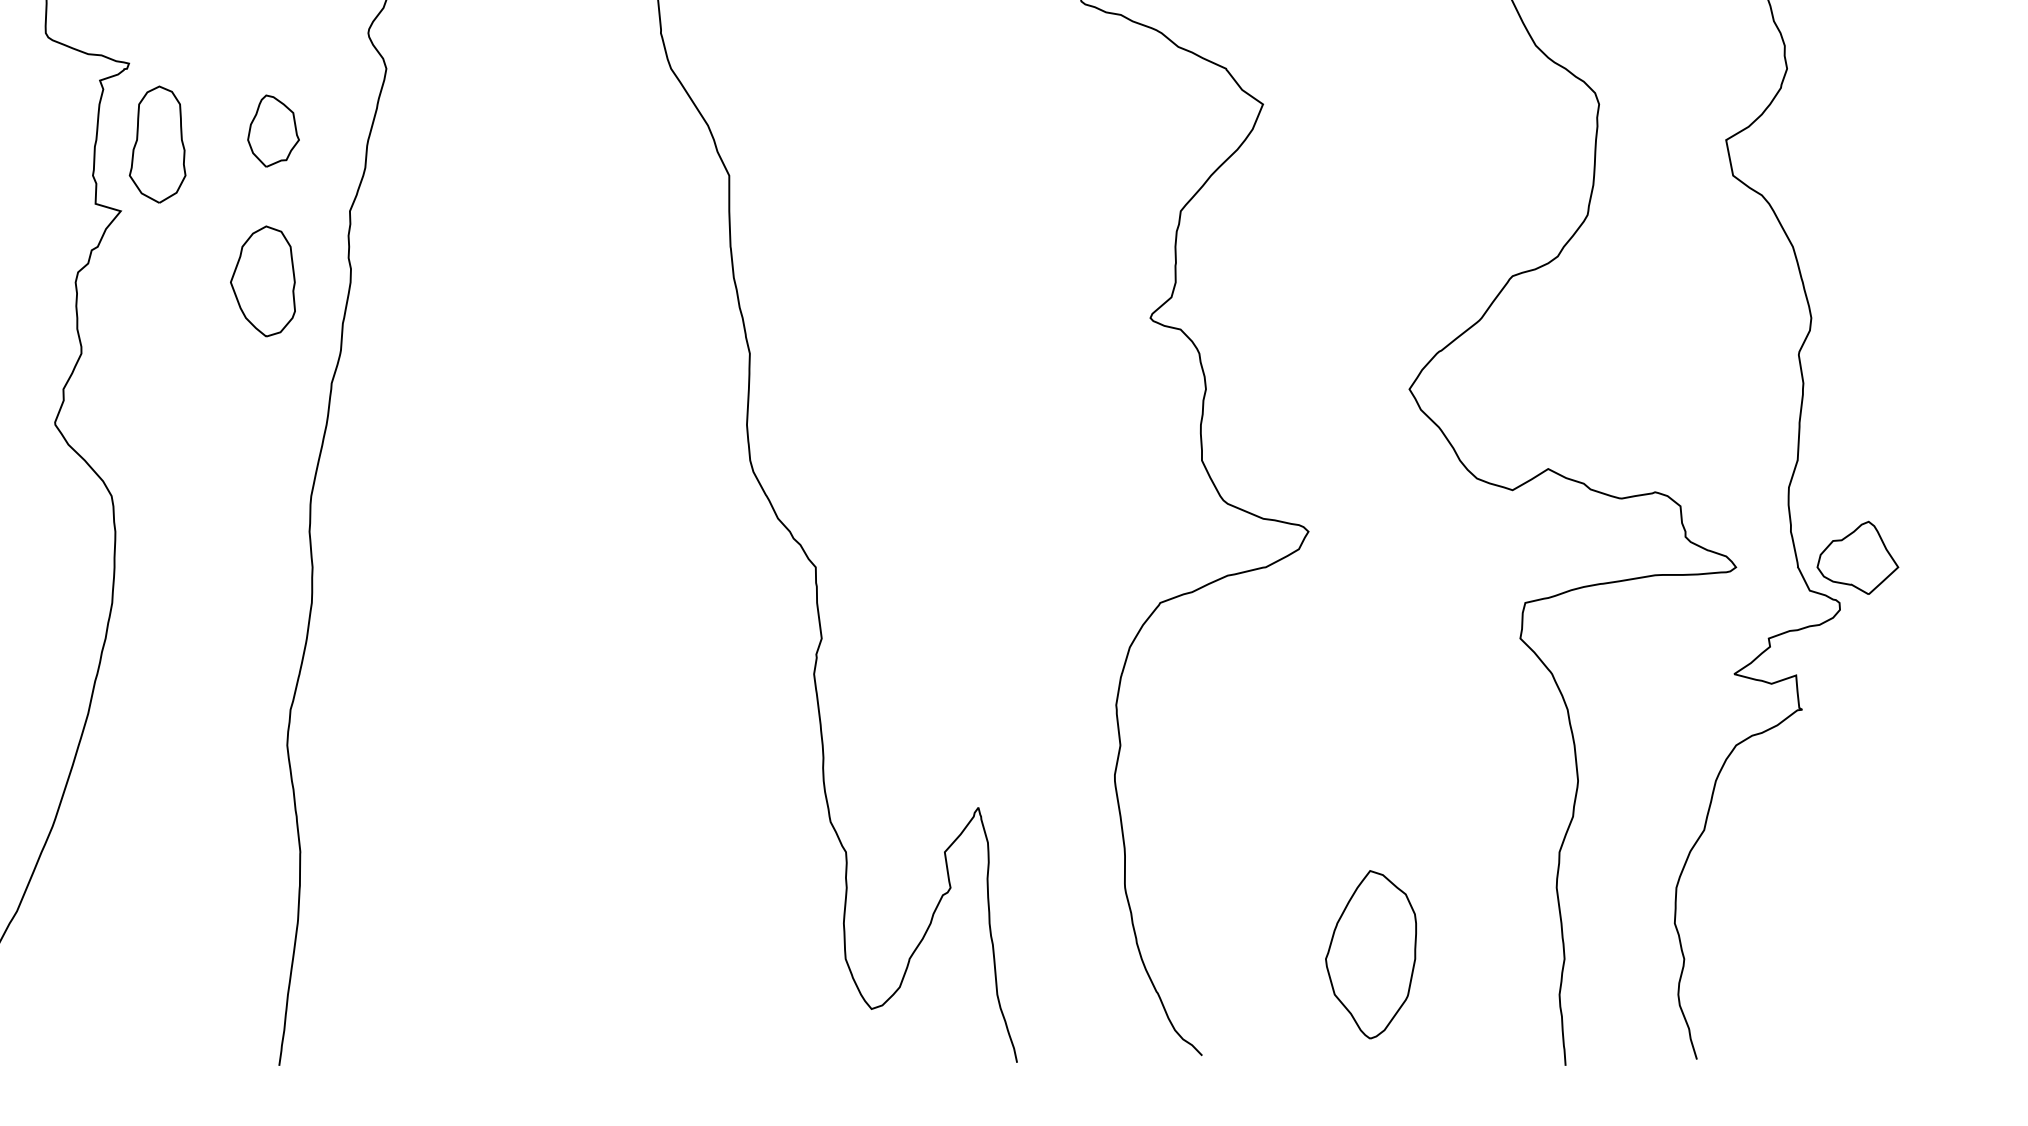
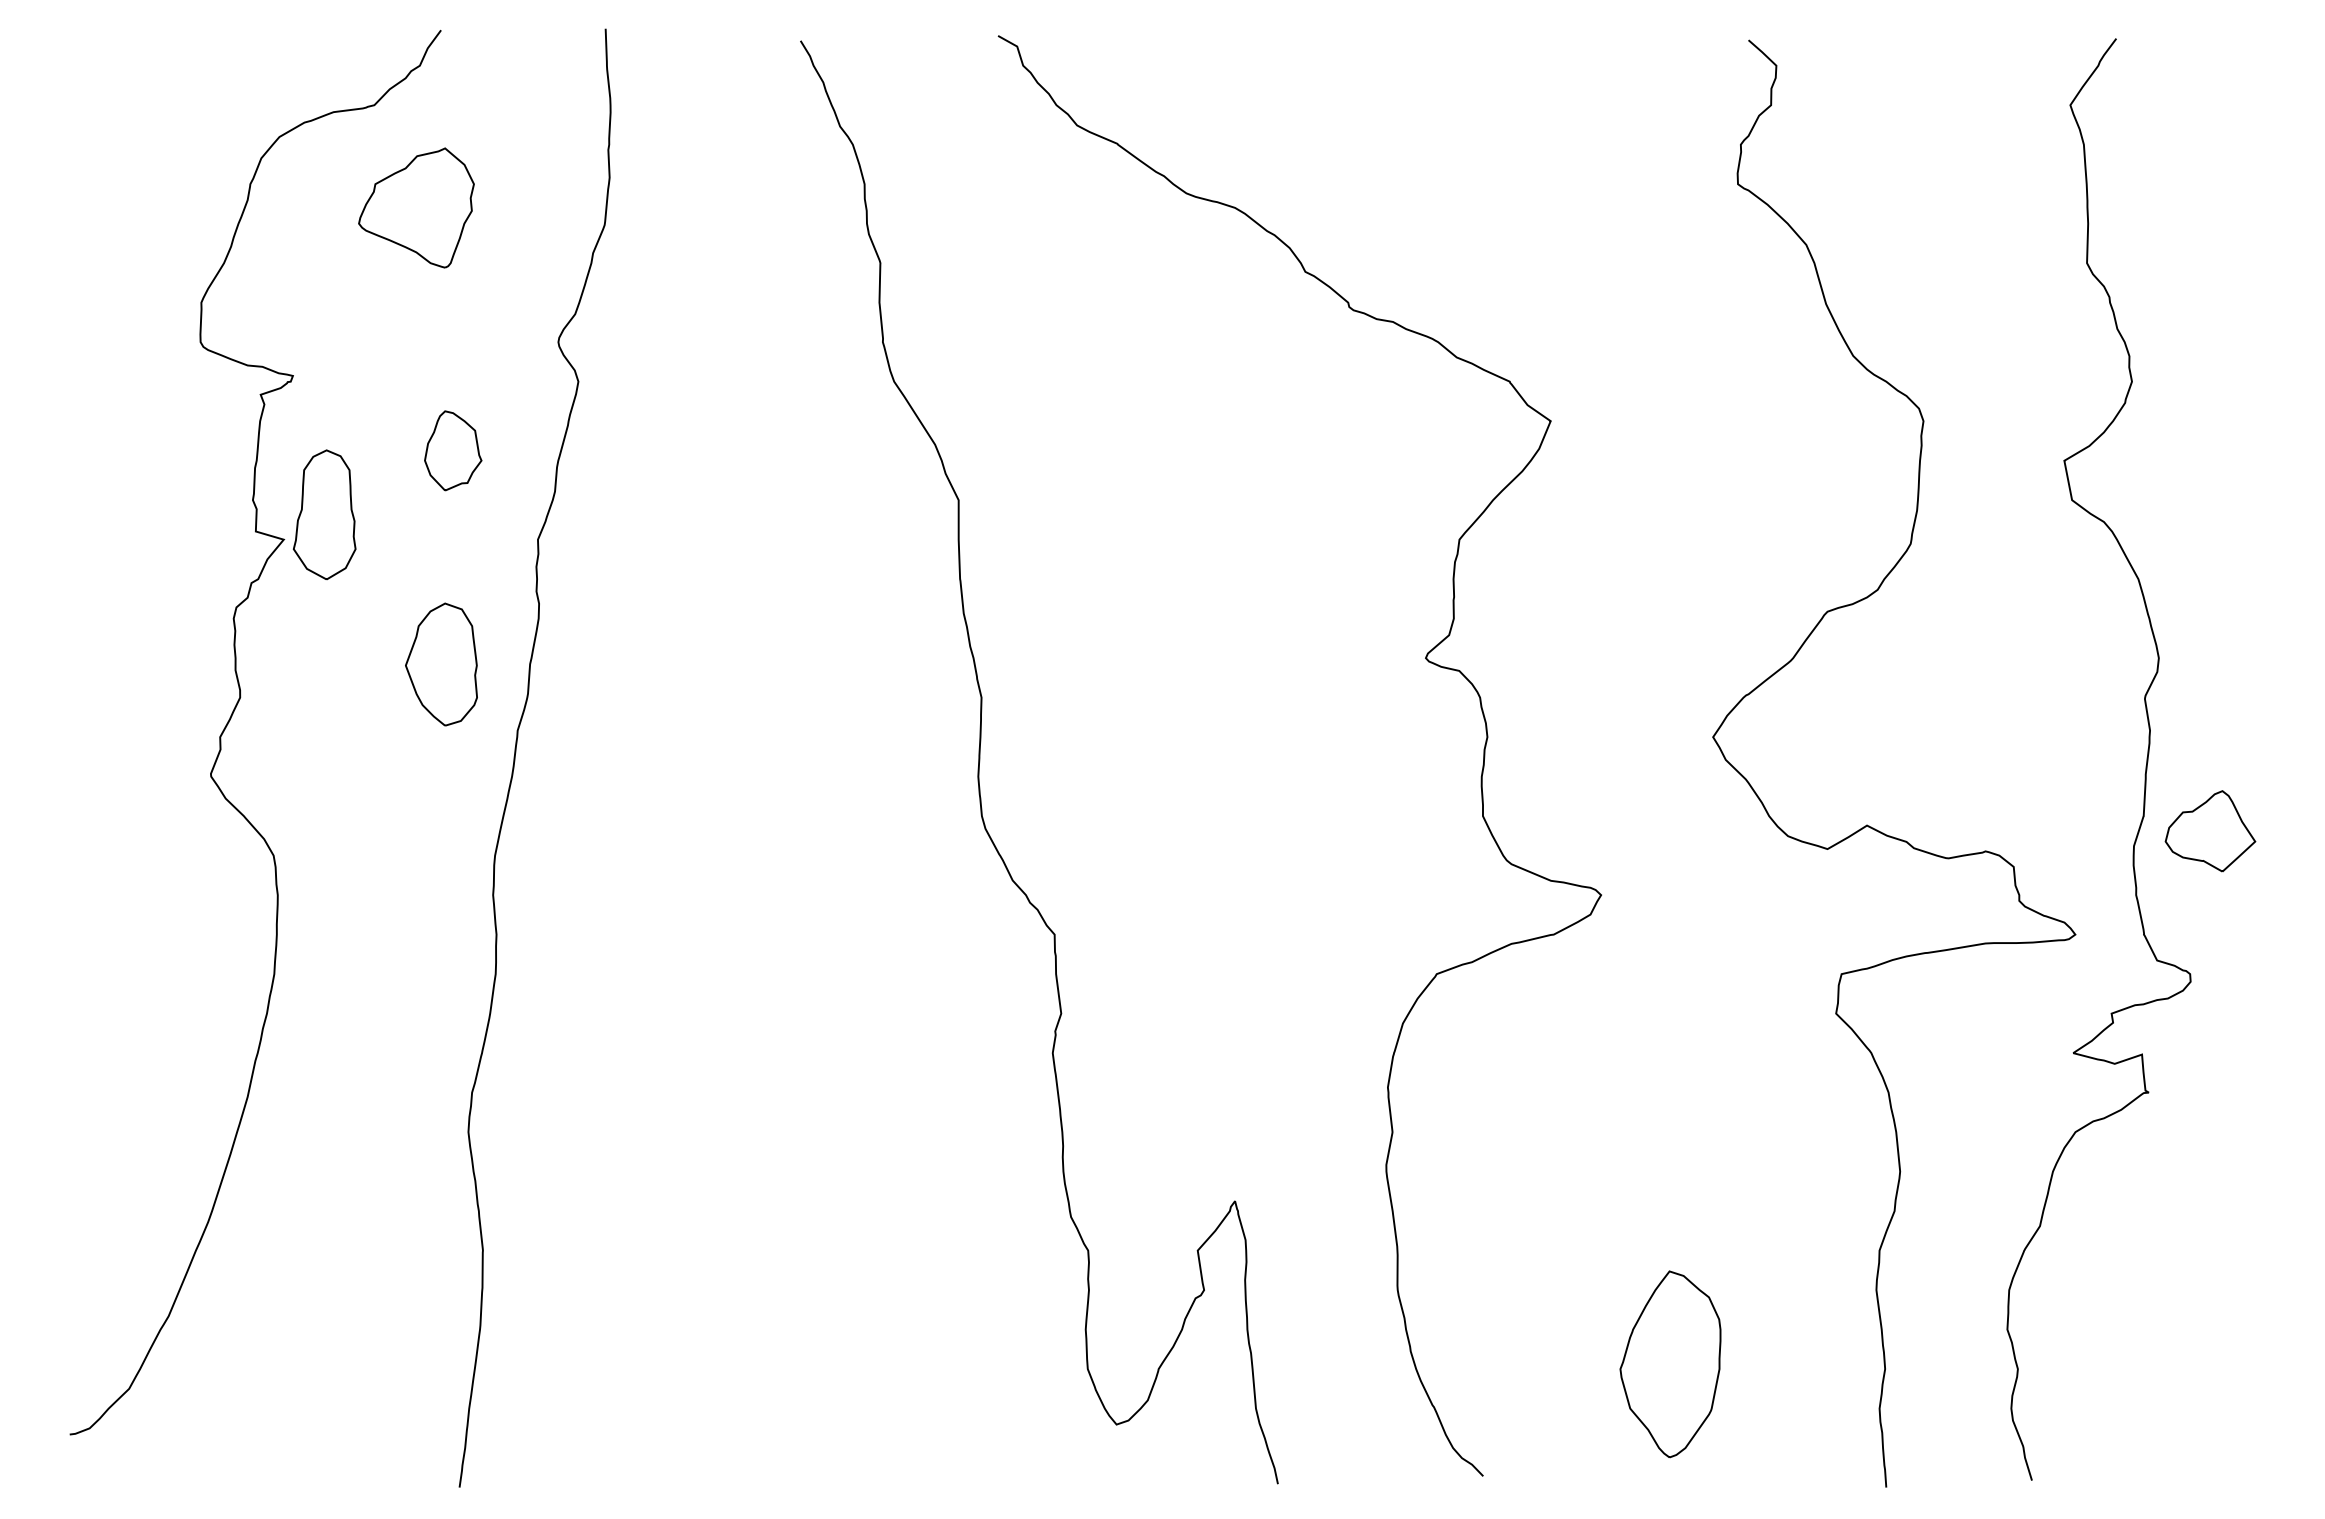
part: (157, 144) -> (324, 514), moved
part: (262, 281) -> (441, 664), moved
part: (1857, 558) -> (2210, 831), moved

